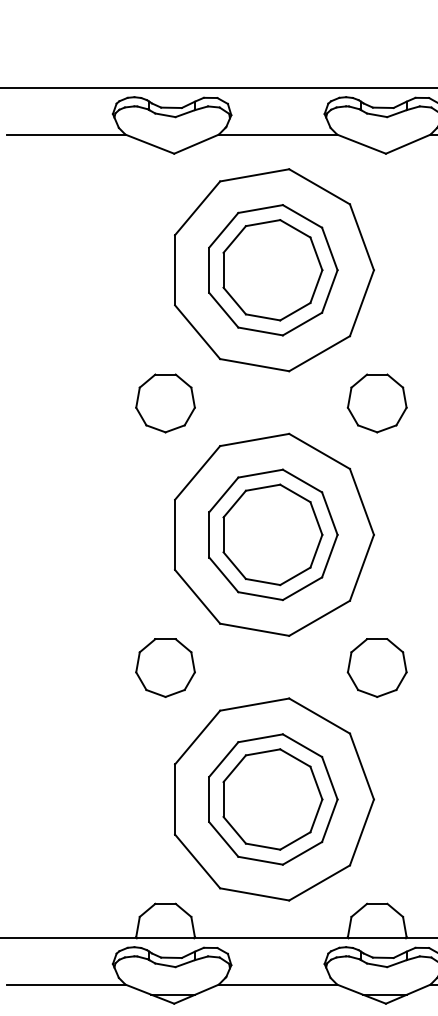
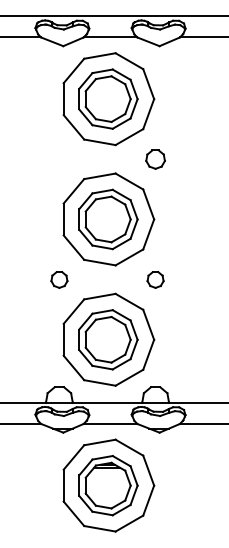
part: (165, 402) -> (59, 159), removed
part: (376, 402) -> (155, 159), size x0.7
part: (165, 666) -> (59, 279), size x0.6
part: (376, 666) -> (155, 279), size x0.6

